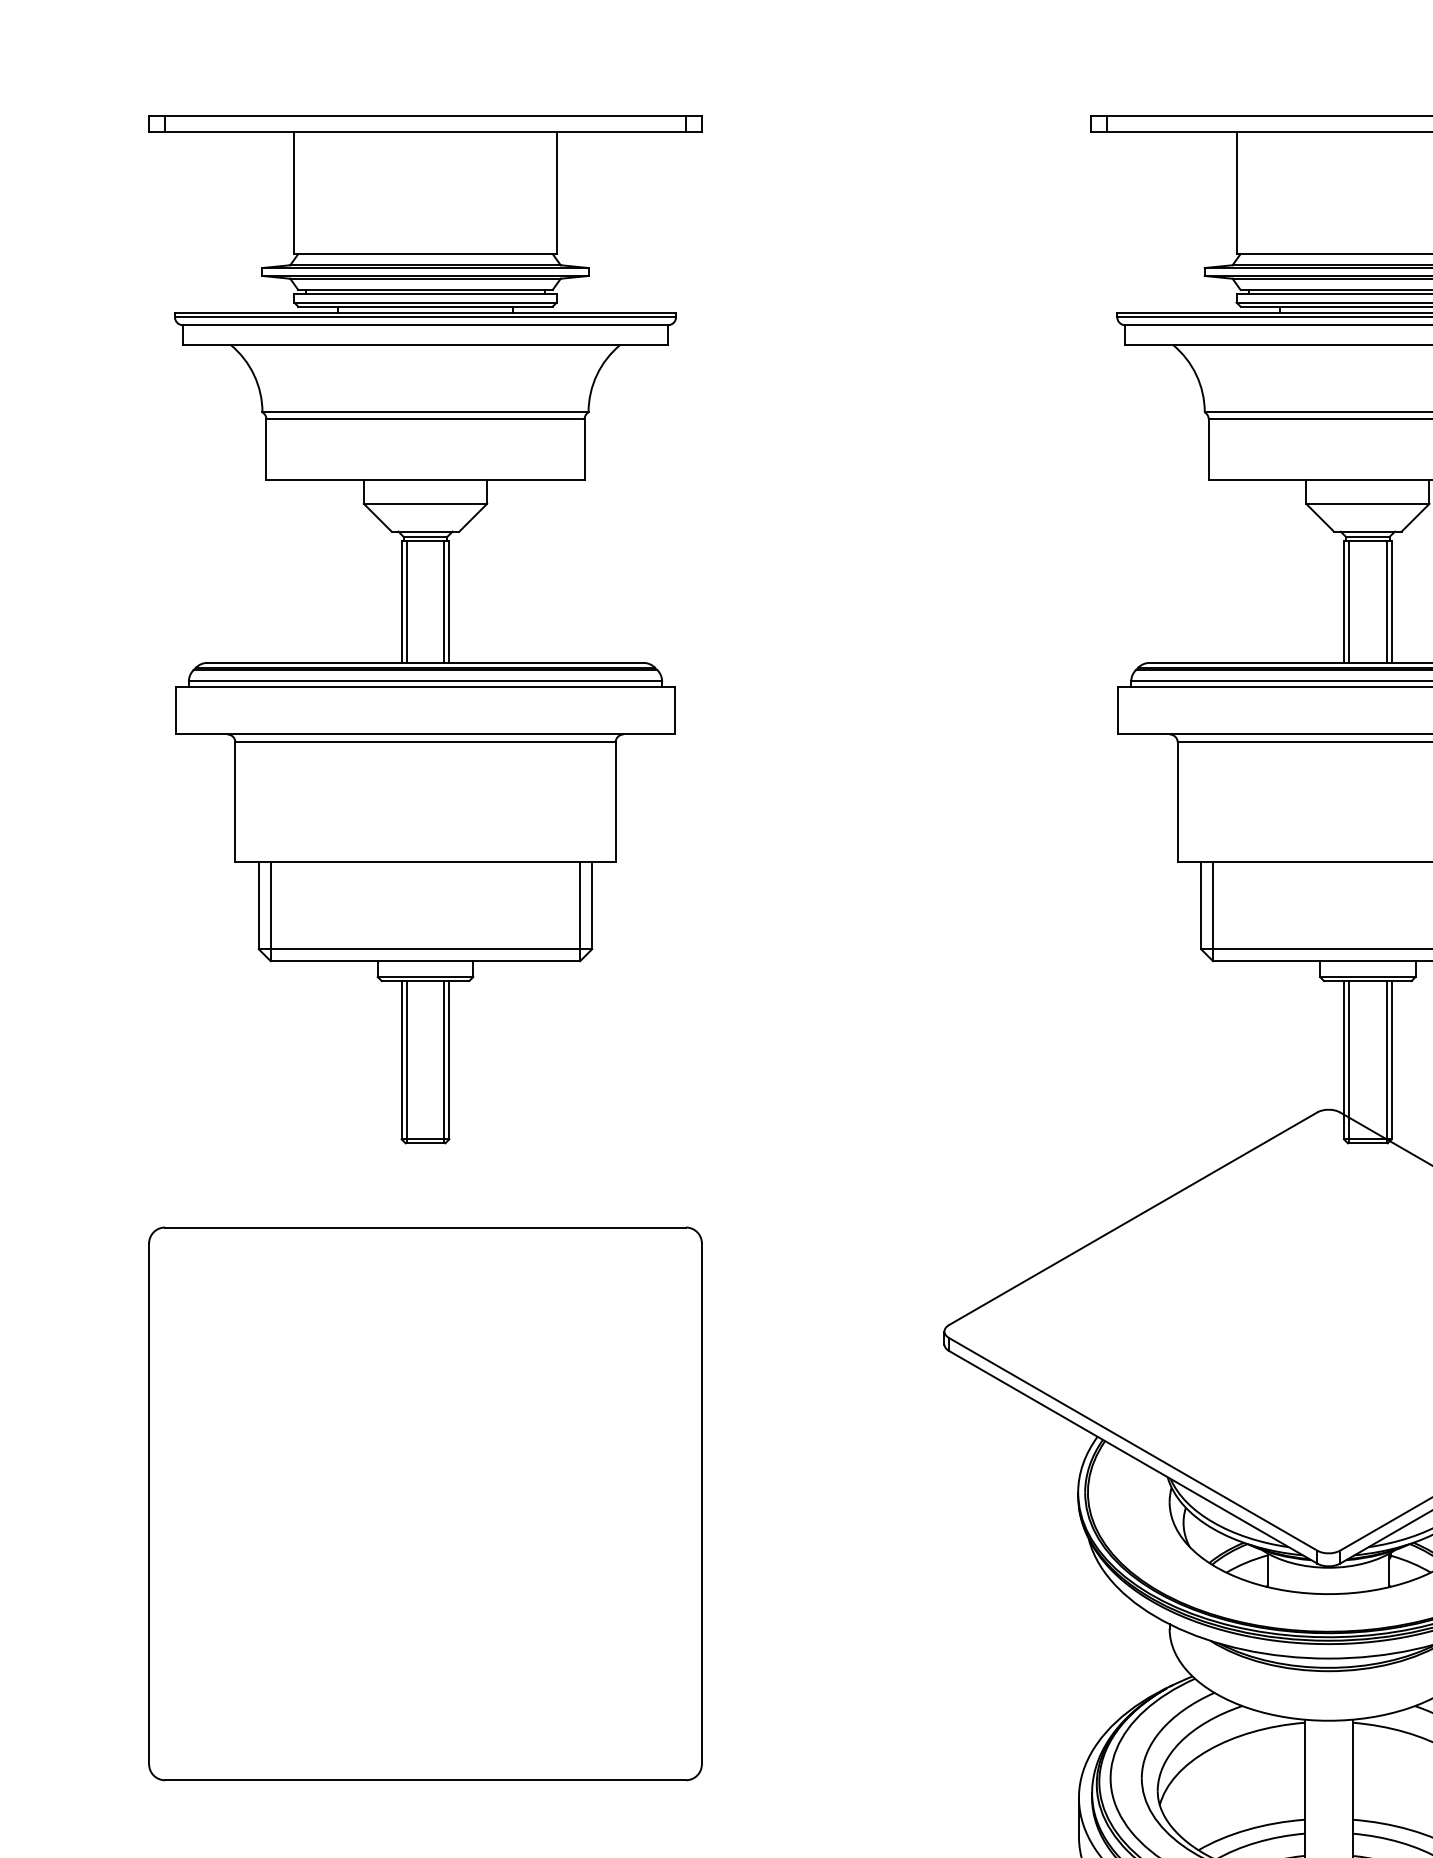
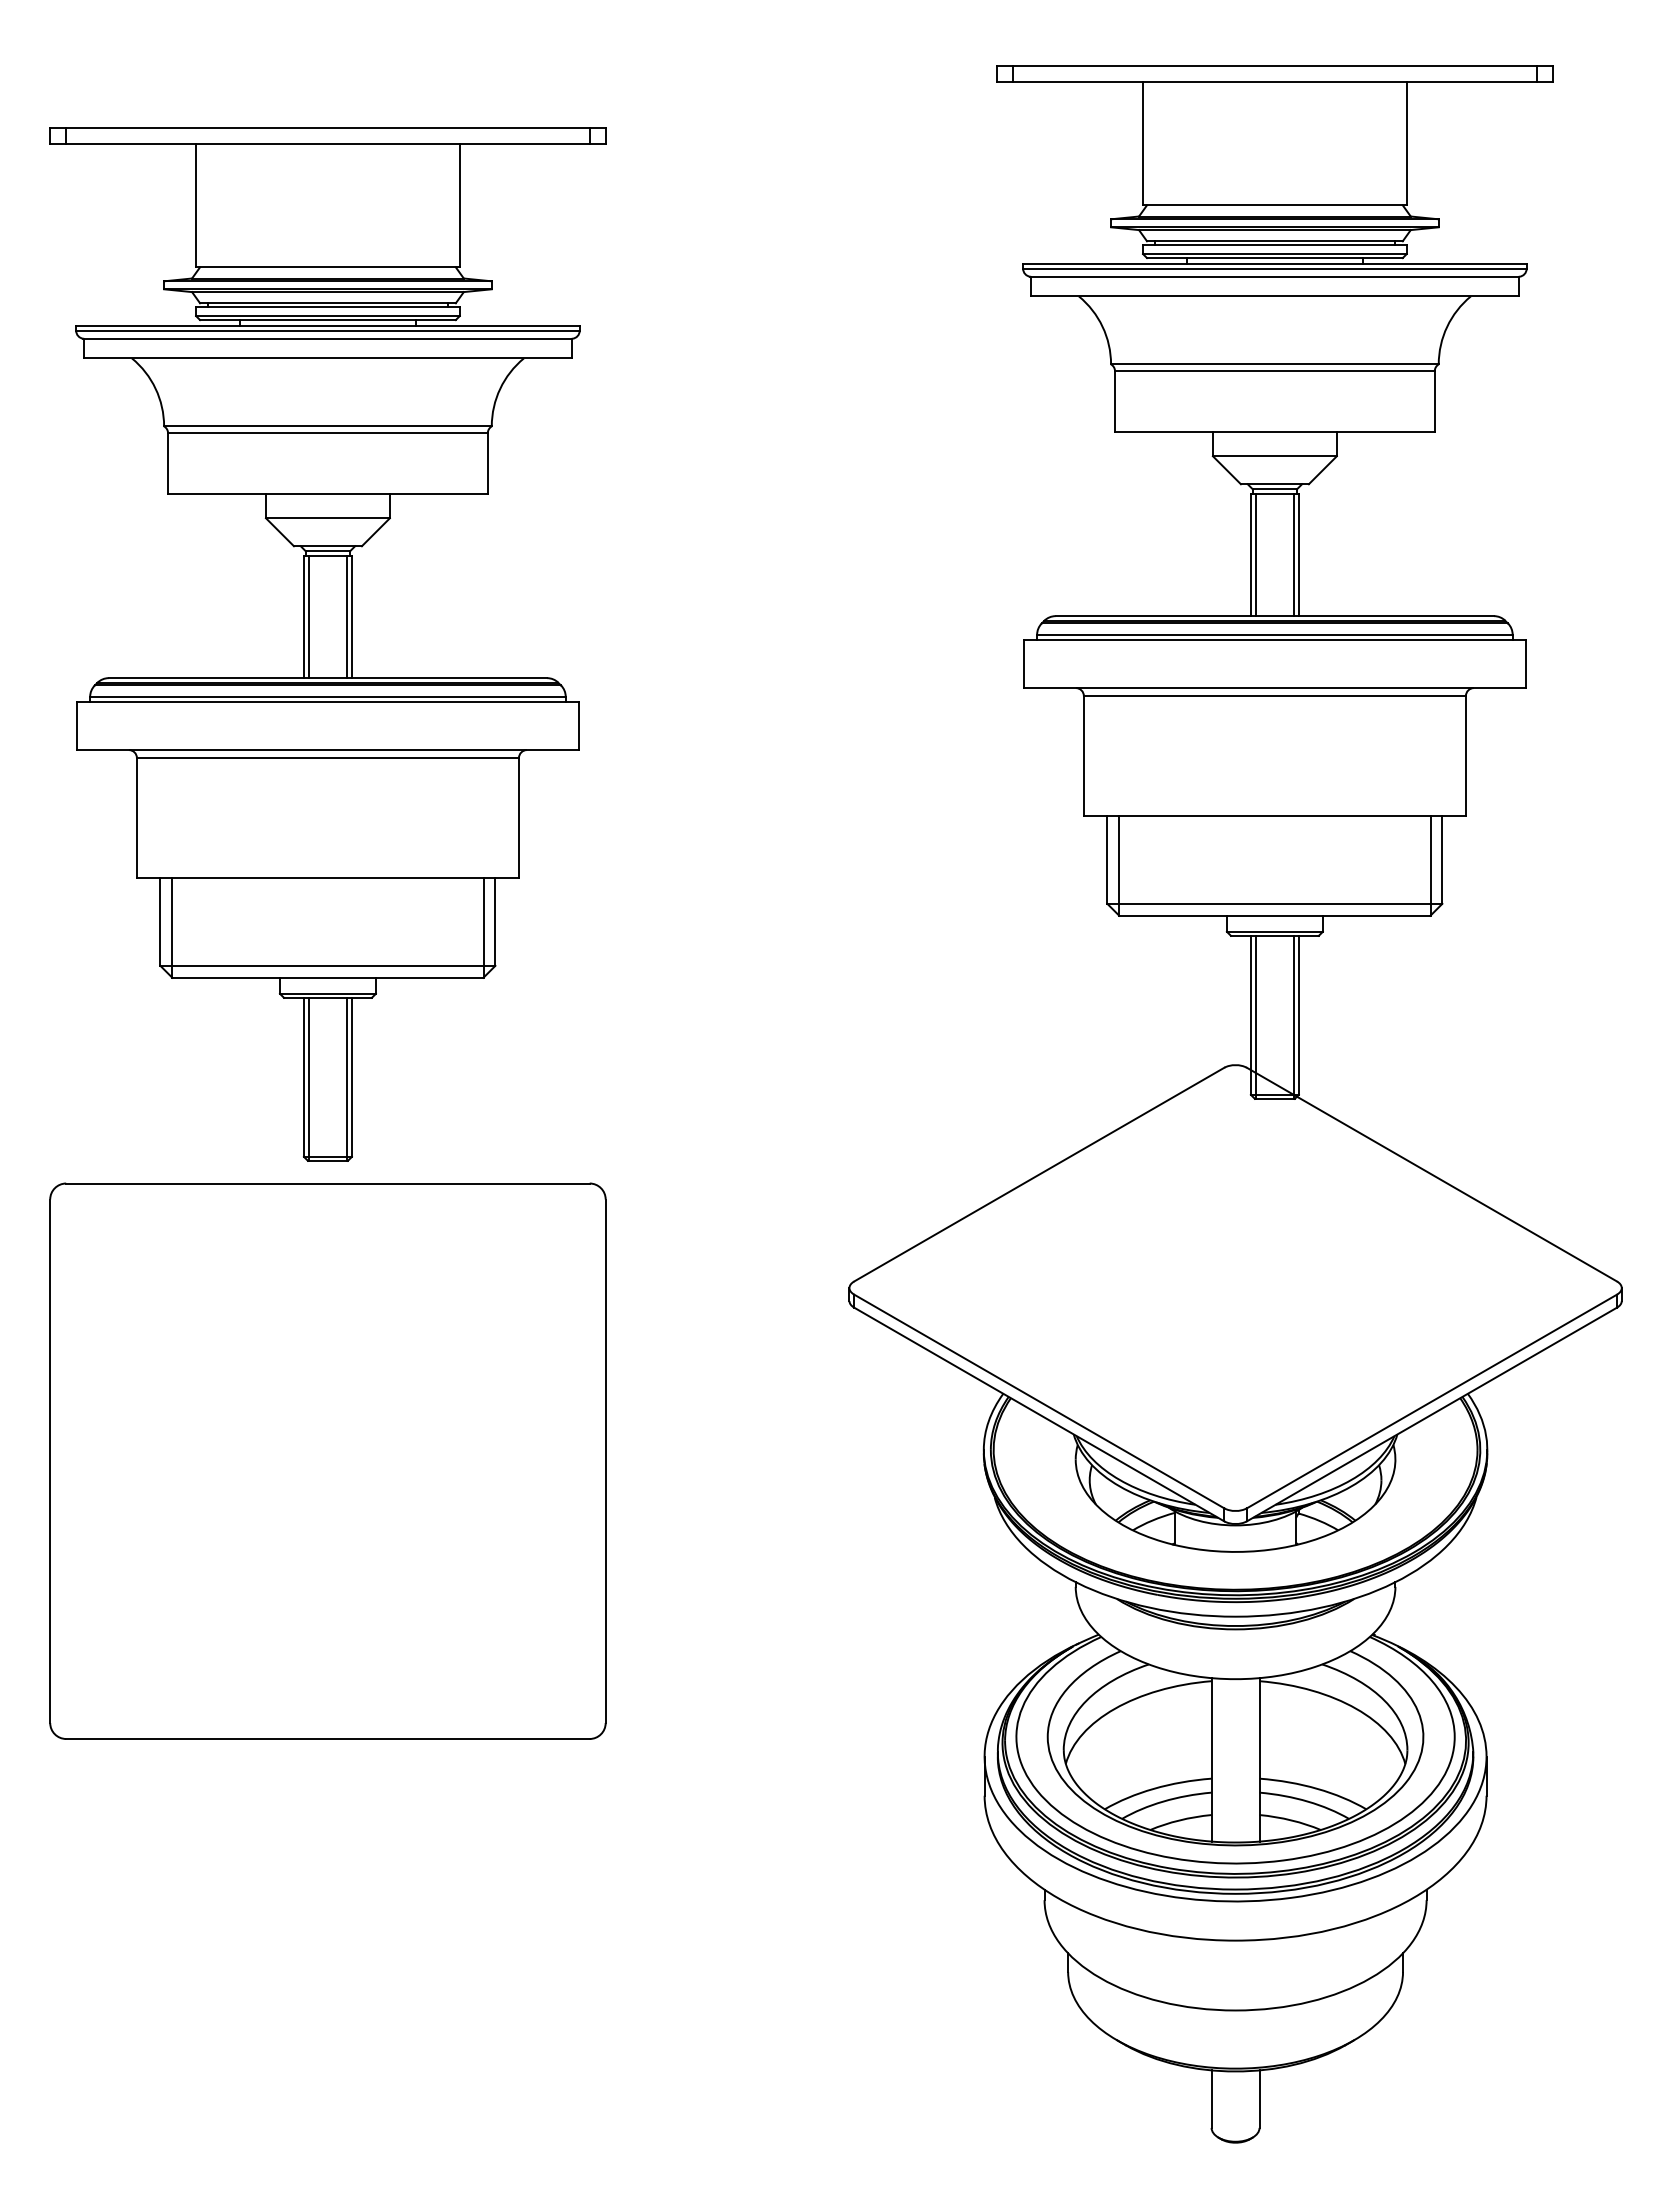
part: (425, 629) -> (327, 644), moved

